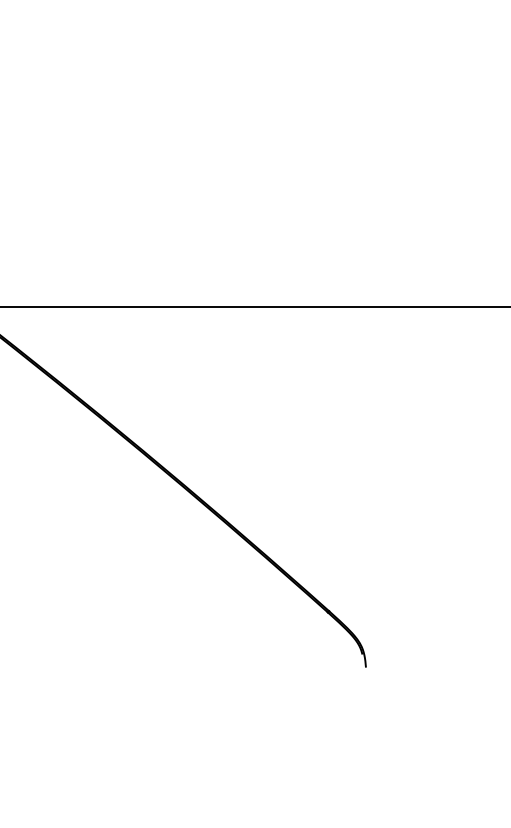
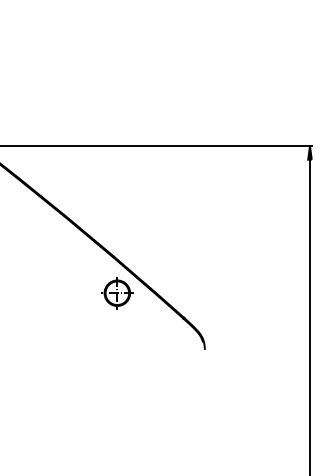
part: (211, 568) -> (117, 293), added

